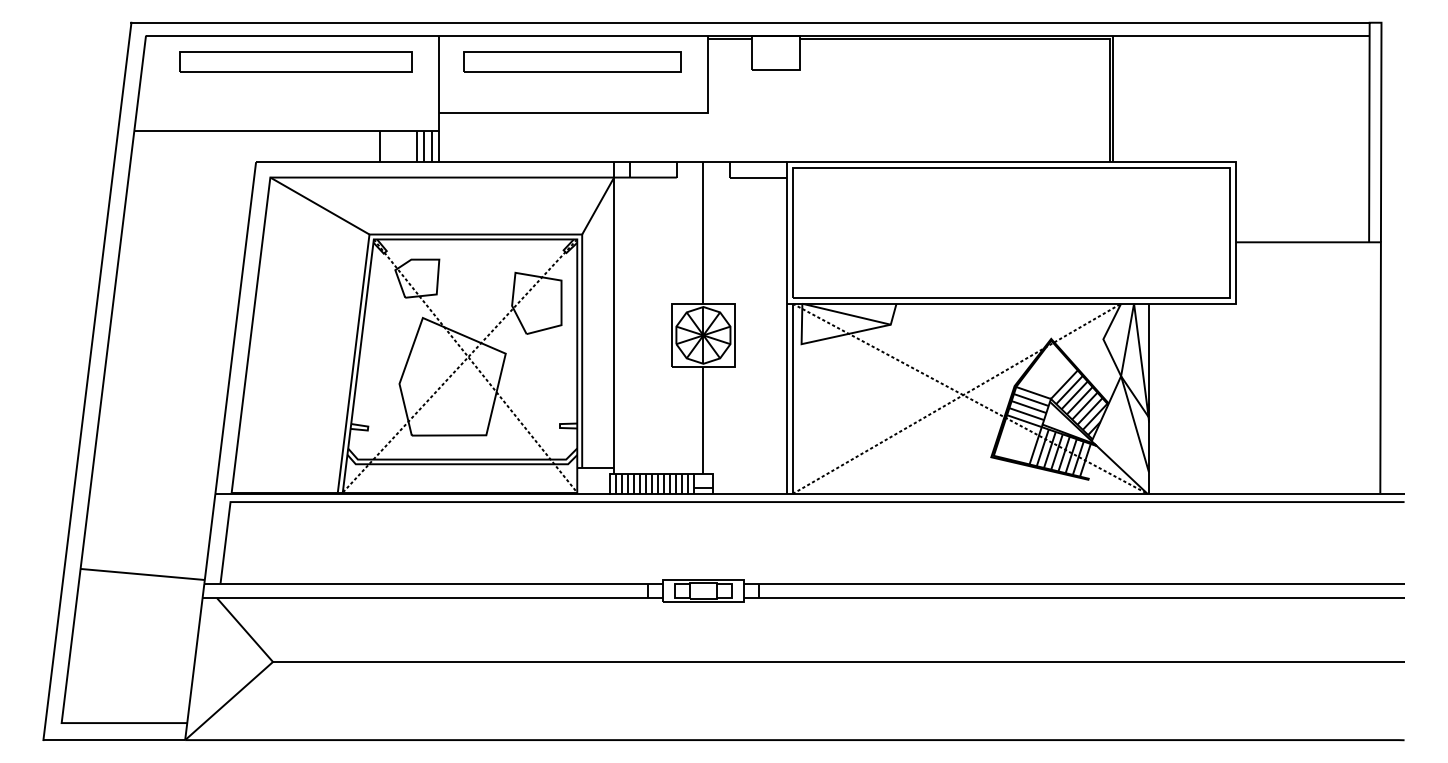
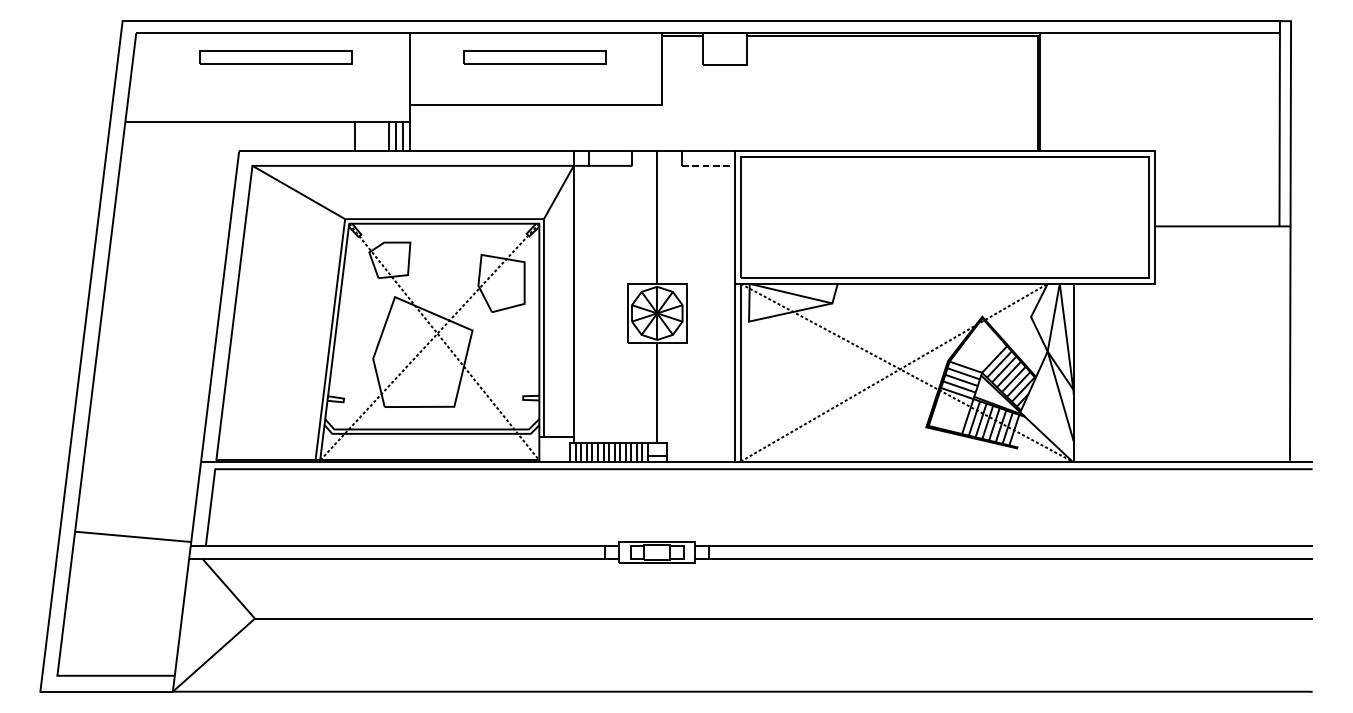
part: (295, 61) -> (275, 57), size x0.7
part: (572, 61) -> (534, 57), size x0.7
line: (758, 177) -> (708, 165), solid -> dashed

